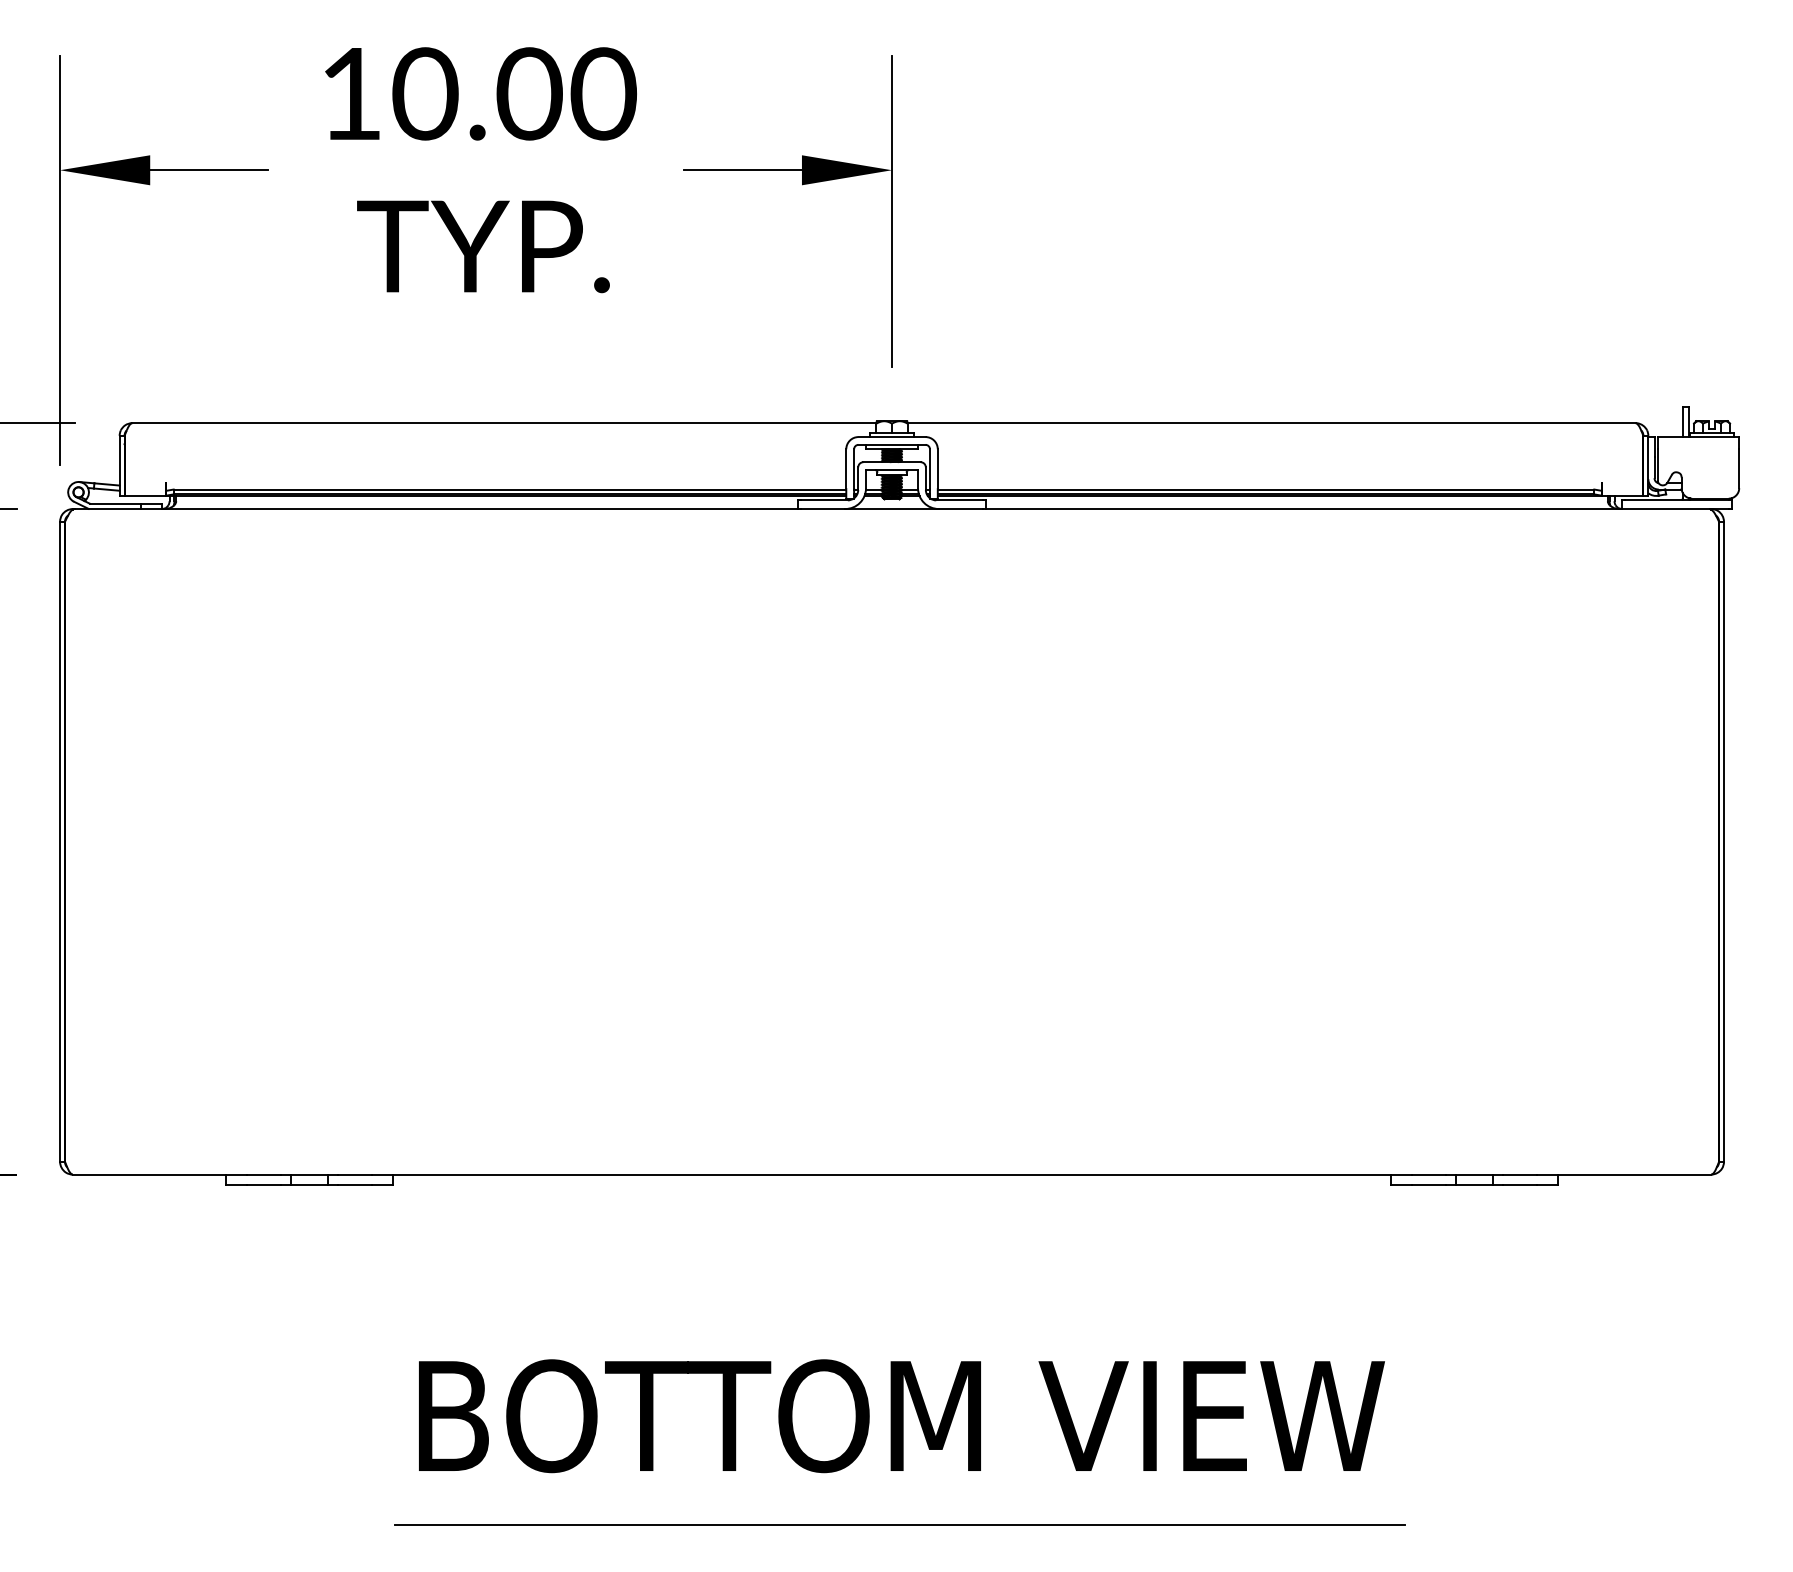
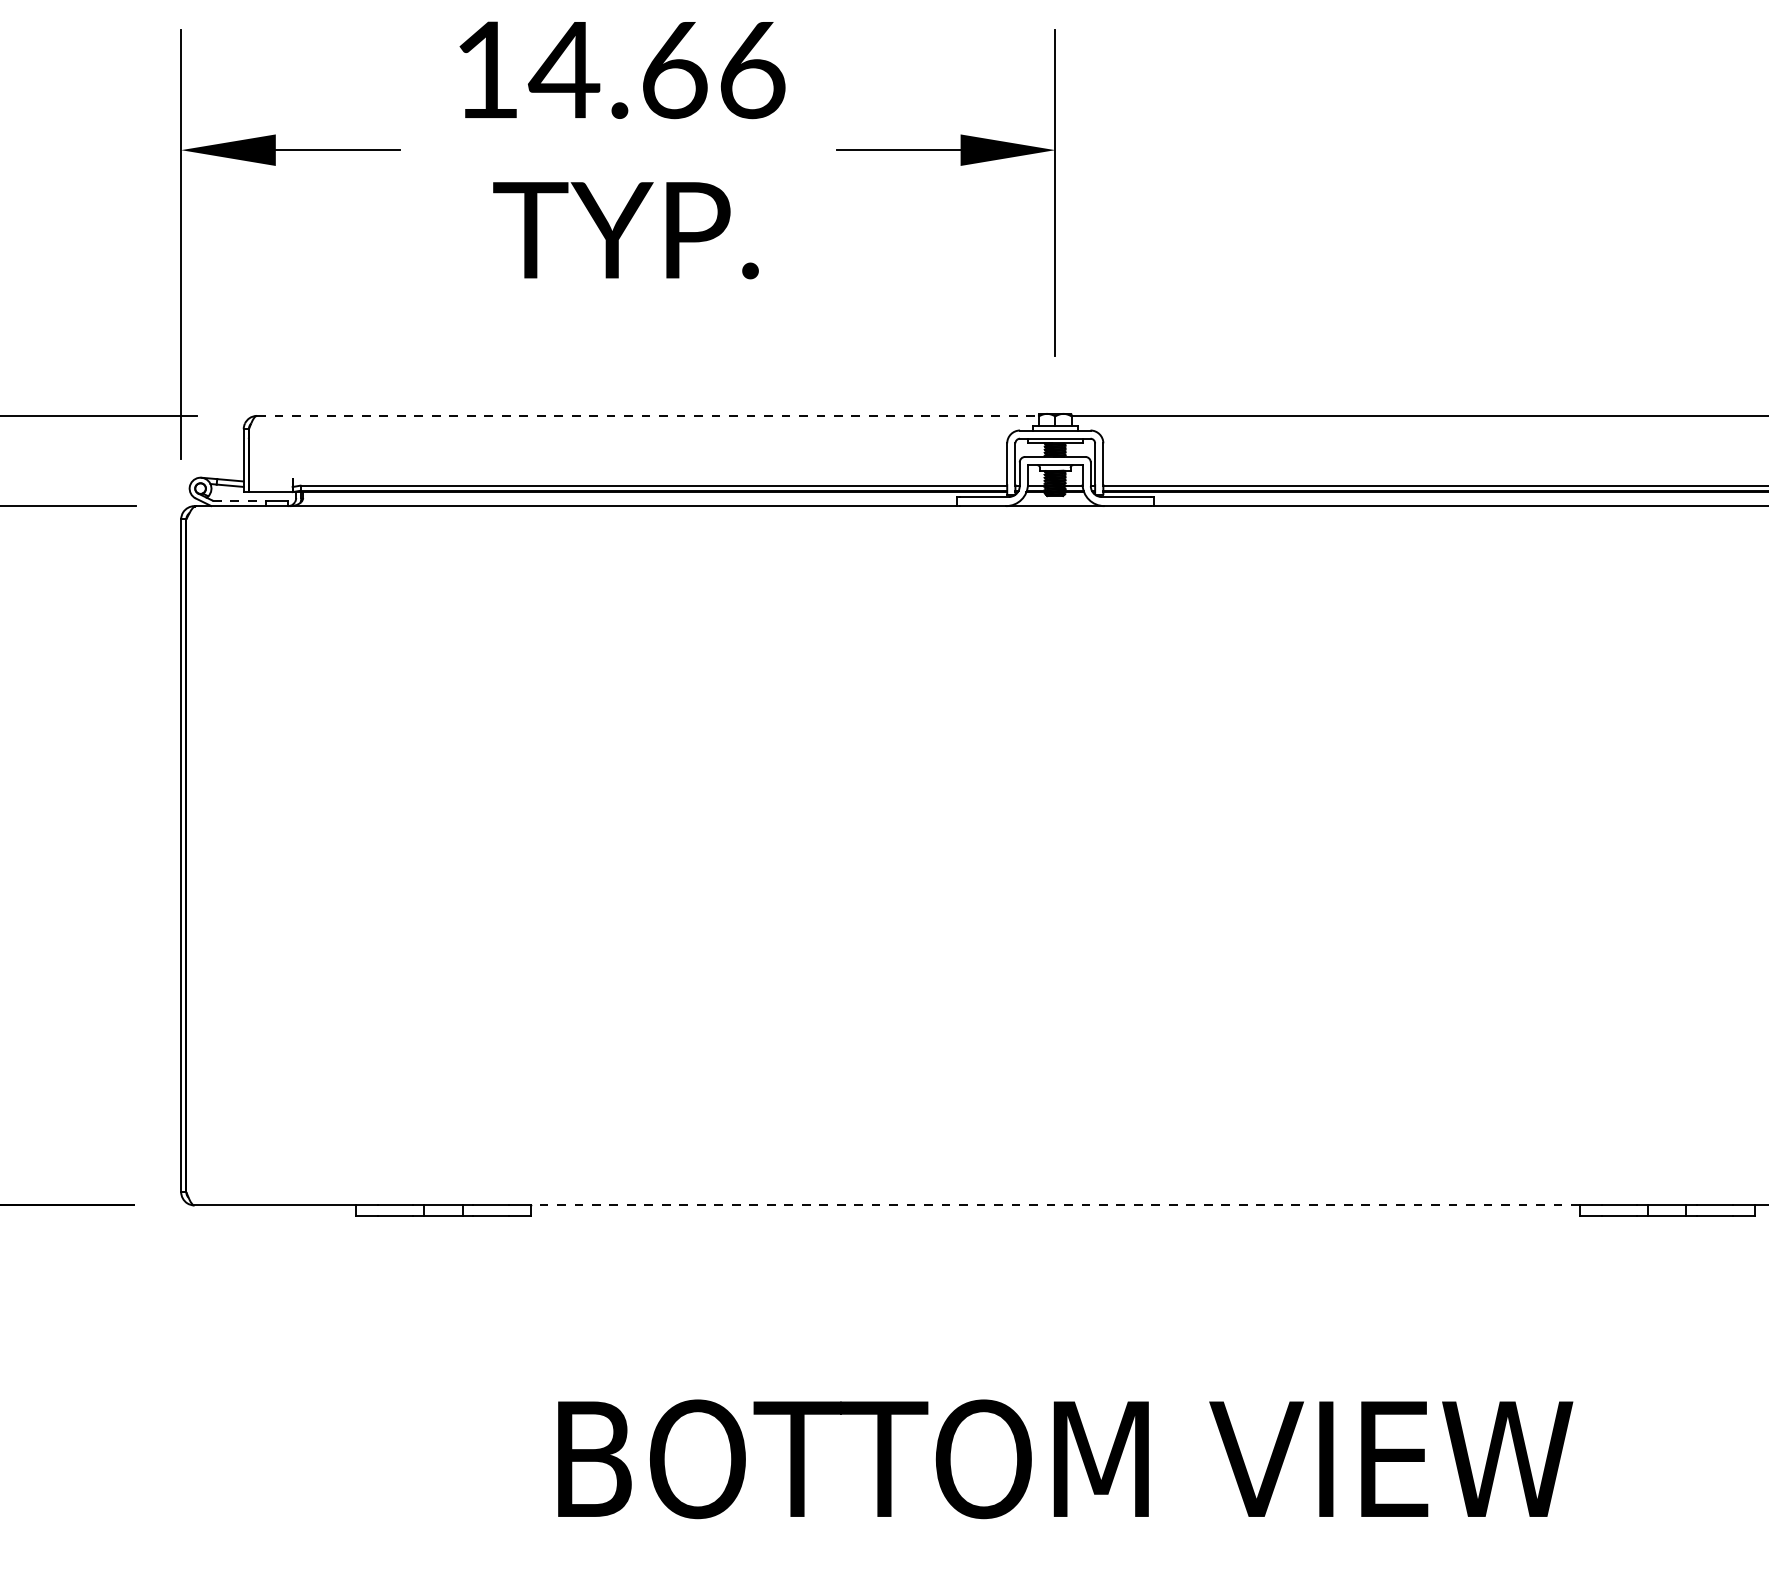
text: (513, 93) -> (657, 69), 10.00 -> 14.66
line: (504, 423) -> (648, 416), solid -> dashed
line: (116, 503) -> (240, 500), solid -> dashed
line: (891, 1174) -> (1054, 1205), solid -> dashed

